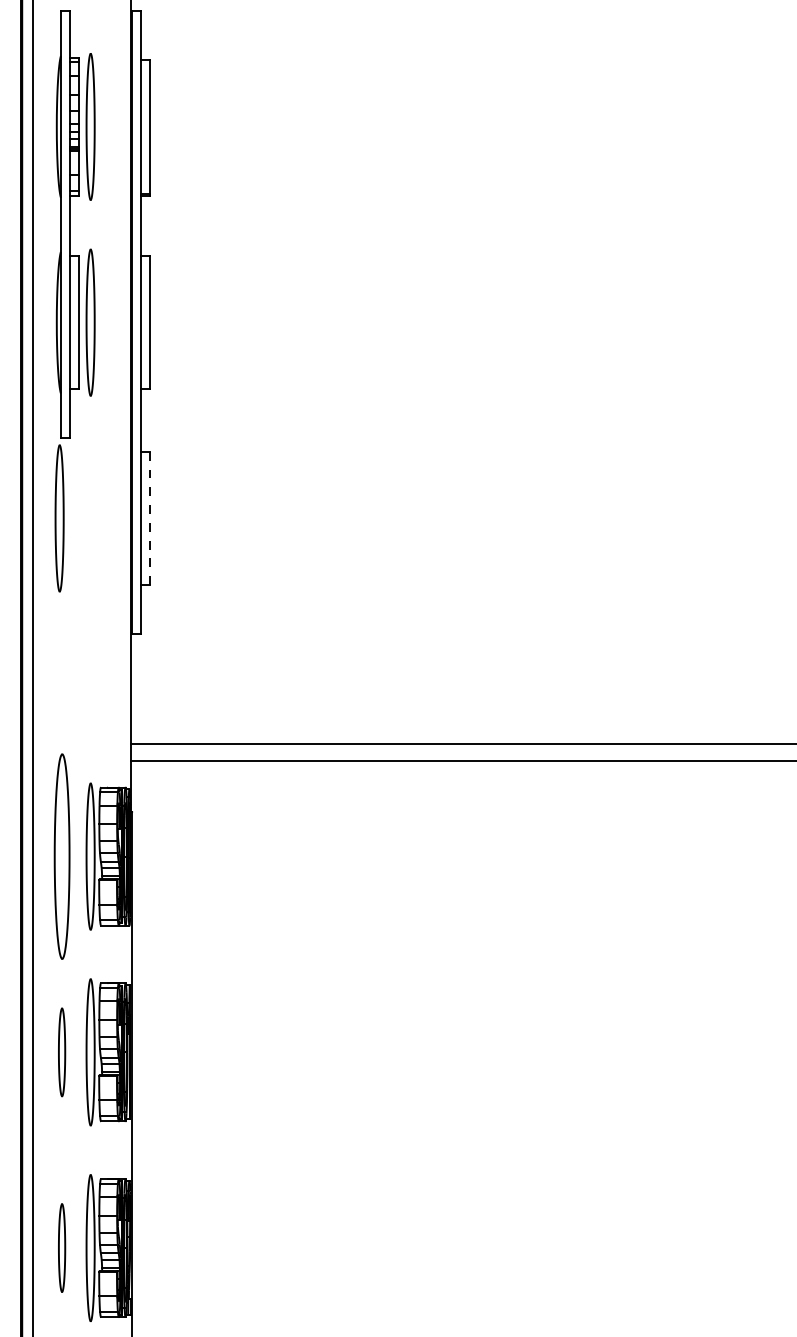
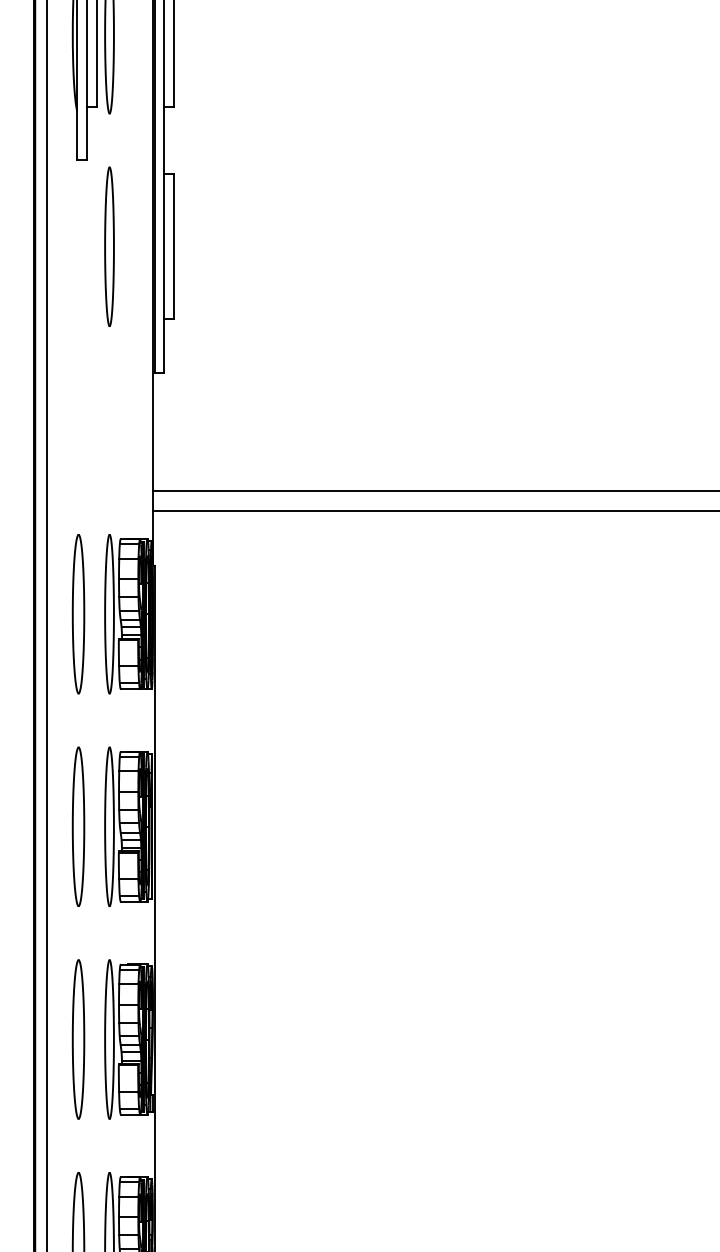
part: (59, 518) -> (109, 246), moved
line: (149, 518) -> (173, 246), dashed -> solid
part: (61, 856) -> (77, 614), size x0.71
part: (61, 1052) -> (77, 826), size x1.67
part: (61, 1247) -> (77, 1038), size x1.67

